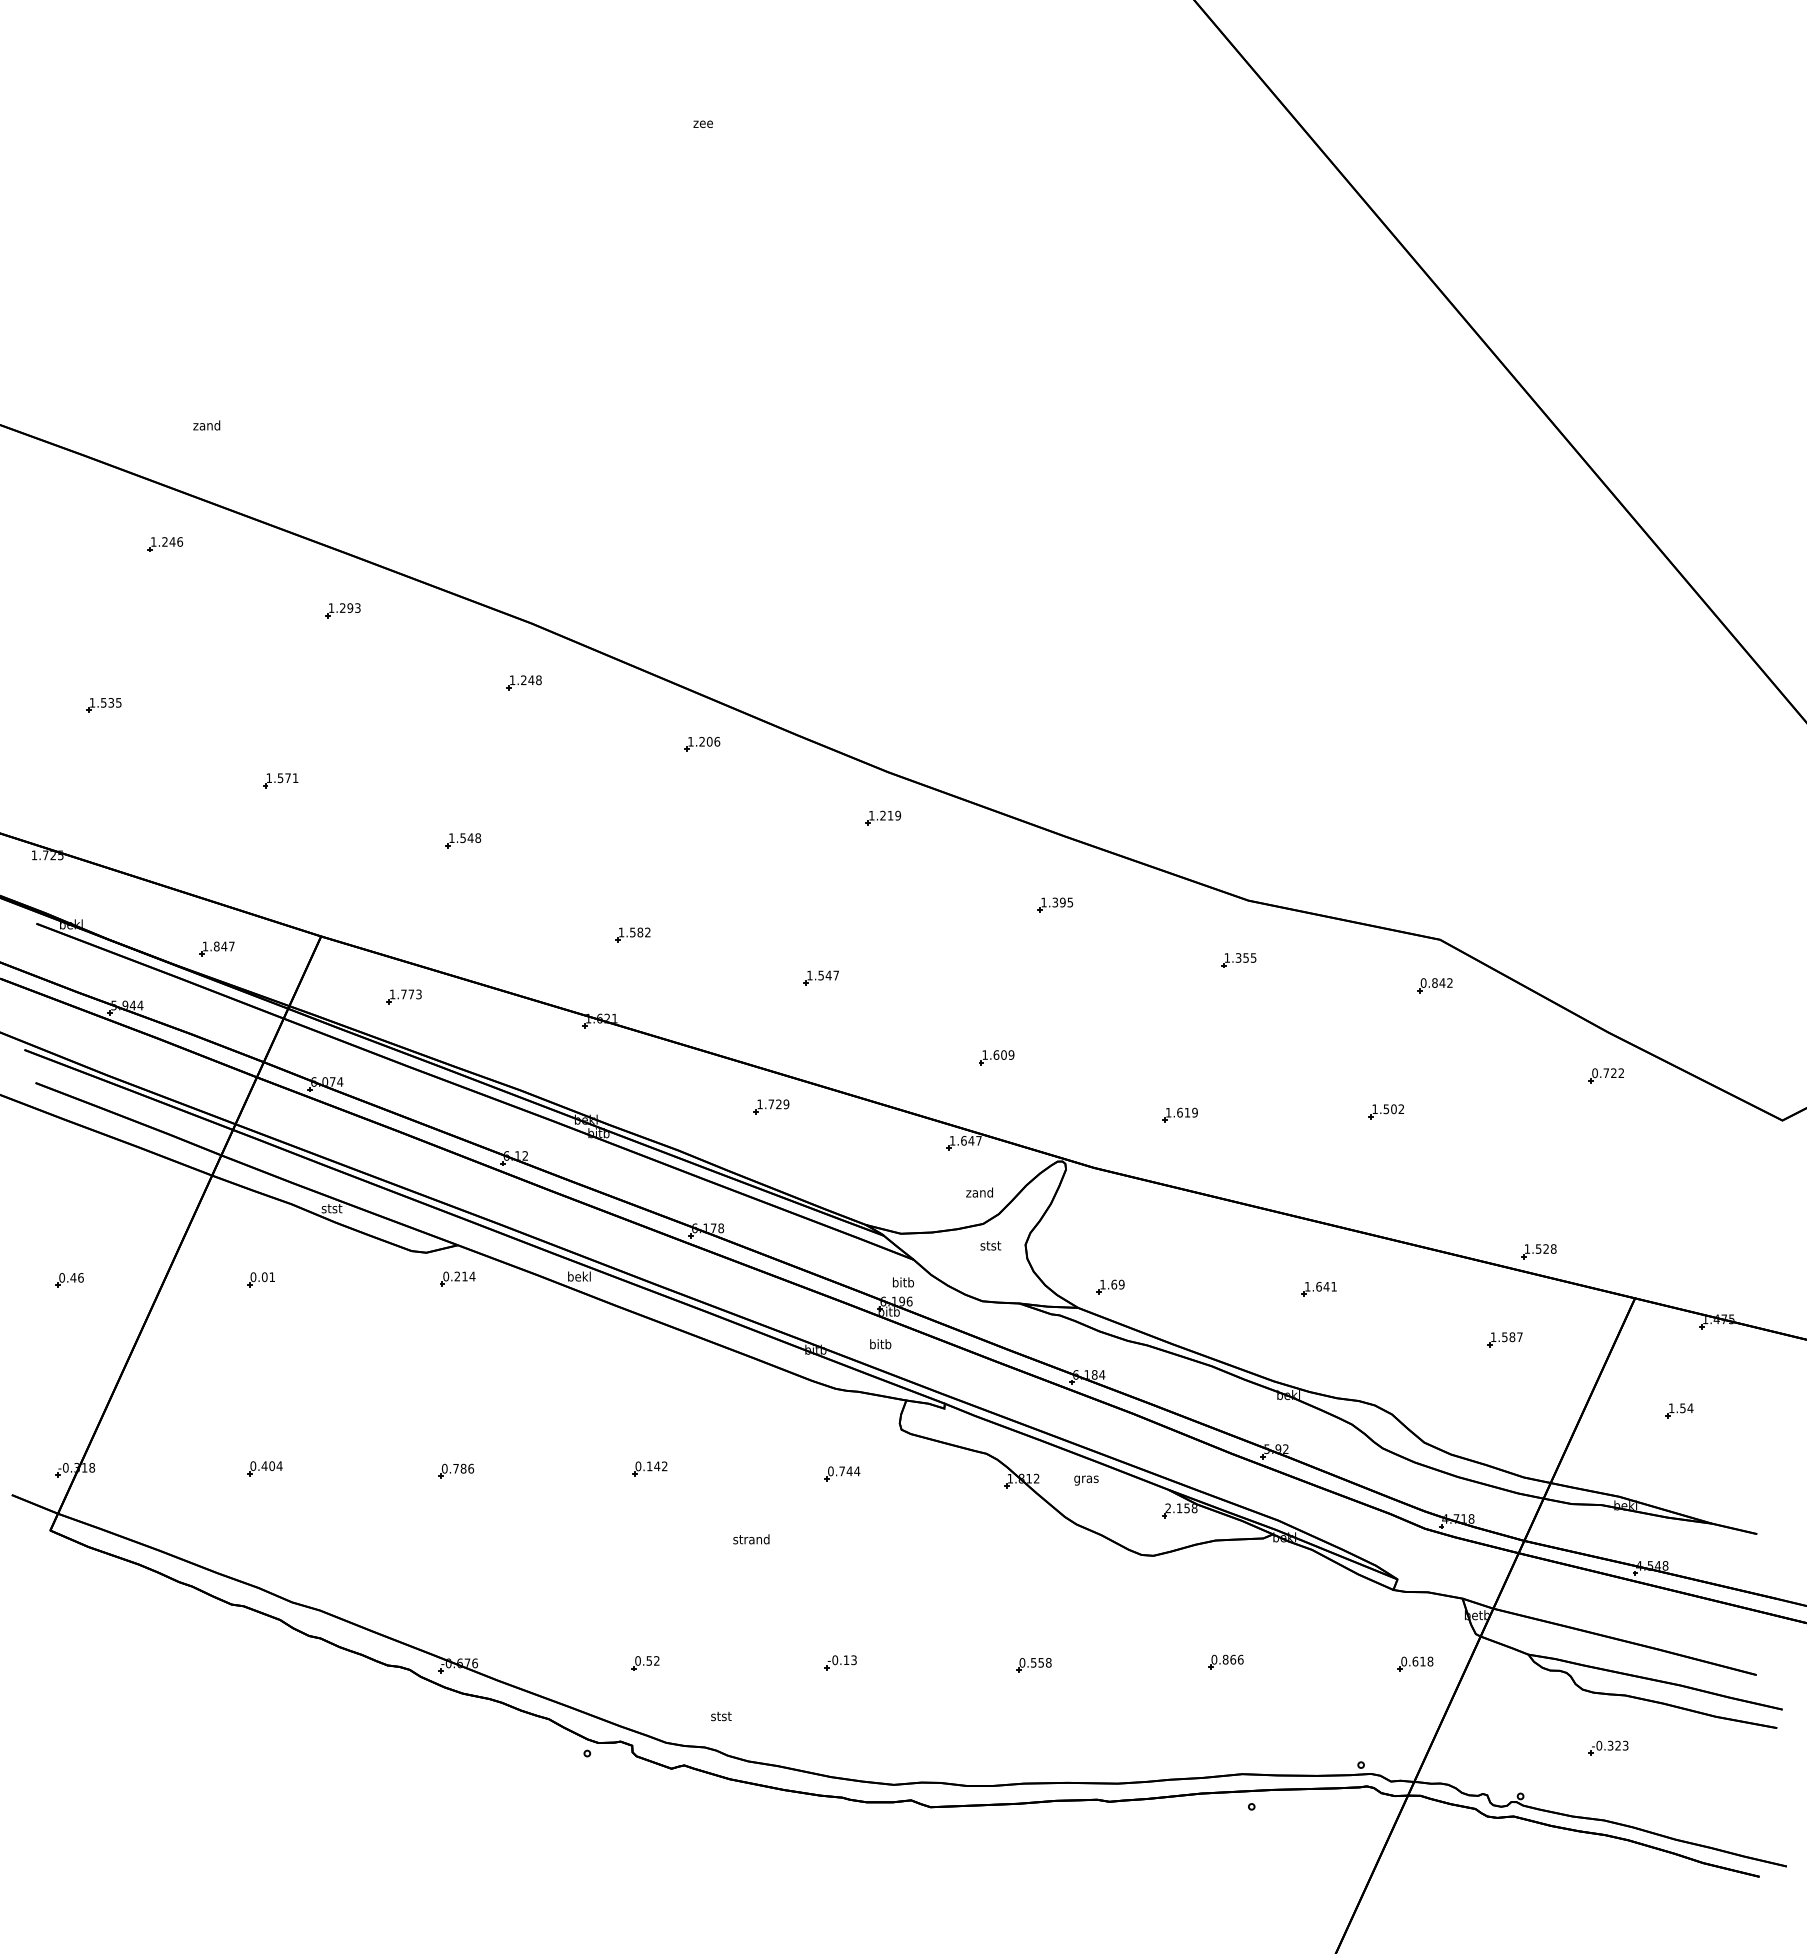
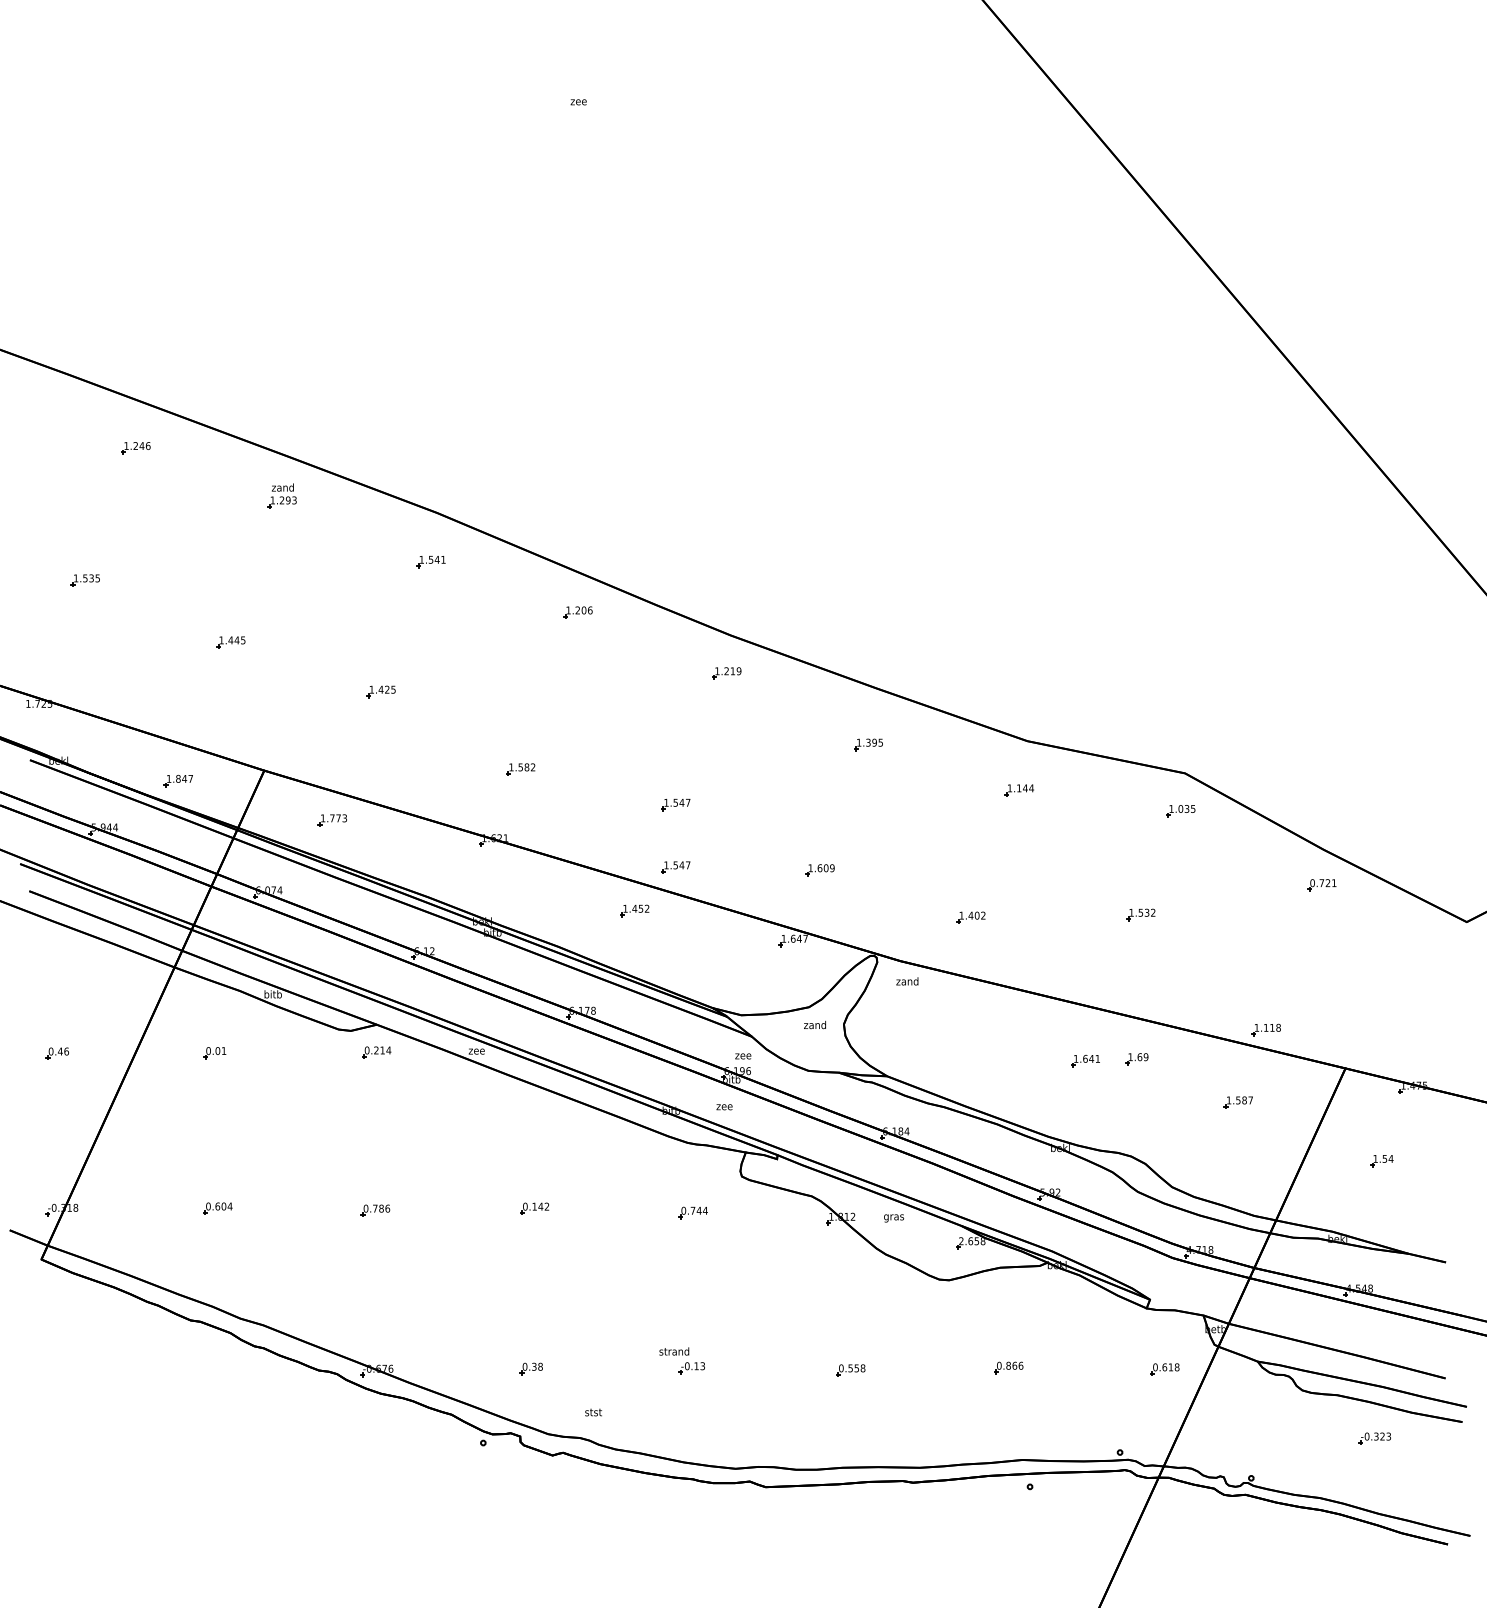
text: (206, 425) -> (282, 487), moved
text: (531, 680) -> (437, 560), 1.248 -> 1.541
text: (287, 778) -> (236, 640), 1.571 -> 1.445
text: (470, 838) -> (387, 690), 1.548 -> 1.425
text: (1245, 957) -> (1024, 787), 1.355 -> 1.144
text: (1436, 982) -> (1182, 808), 0.842 -> 1.035
part: (820, 1053) -> (675, 866), added
text: (1620, 1072) -> (1333, 882), 0.722 -> 0.721
text: (778, 1104) -> (640, 908), 1.729 -> 1.452
text: (1393, 1109) -> (1146, 913), 1.502 -> 1.532
text: (1186, 1112) -> (976, 915), 1.619 -> 1.402
text: (979, 1192) -> (907, 981), moved
text: (331, 1208) -> (272, 994), stst -> bitb
text: (990, 1245) -> (815, 1024), stst -> zand
text: (1542, 1248) -> (1269, 1027), 1.528 -> 1.118
text: (579, 1276) -> (476, 1050), bekl -> zee
text: (903, 1282) -> (743, 1055), bitb -> zee
part: (1110, 1286) -> (1136, 1058), moved
text: (880, 1344) -> (724, 1106), bitb -> zee
text: (264, 1466) -> (217, 1206), 0.404 -> 0.604
text: (1179, 1508) -> (970, 1241), 2.158 -> 2.658
text: (751, 1539) -> (674, 1351), moved
text: (652, 1660) -> (536, 1366), 0.52 -> 0.38
part: (1608, 1747) -> (1374, 1438), moved

